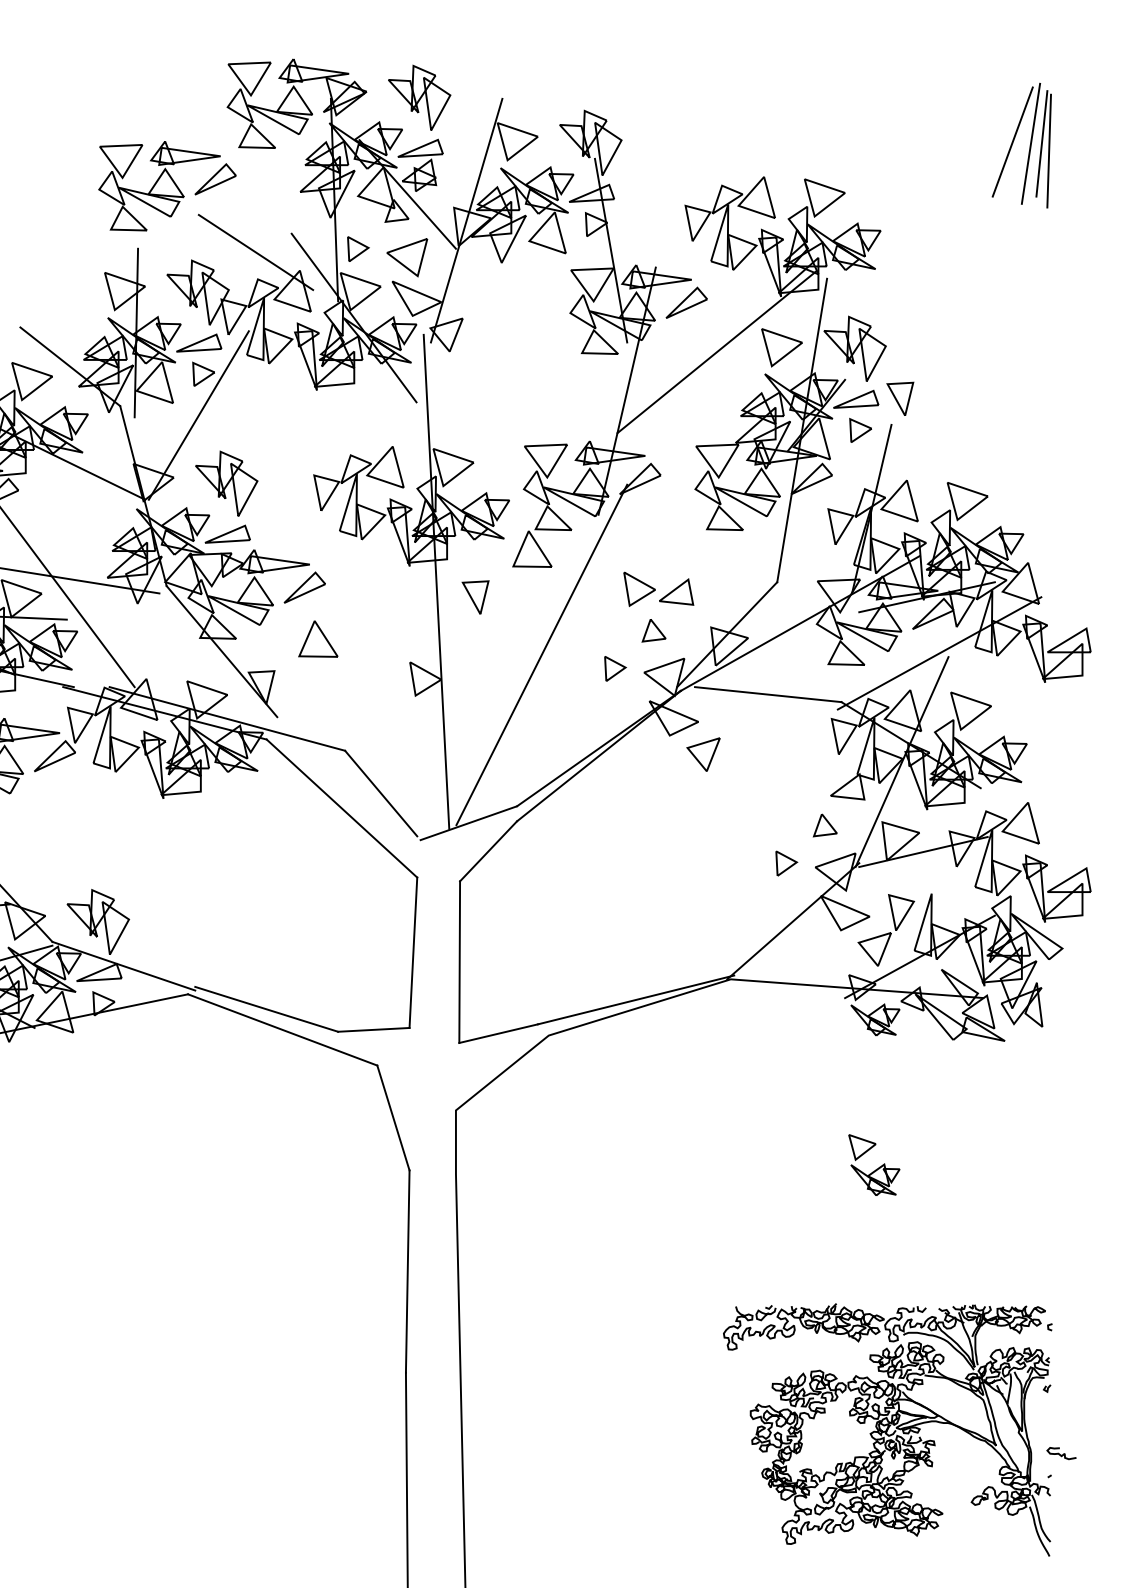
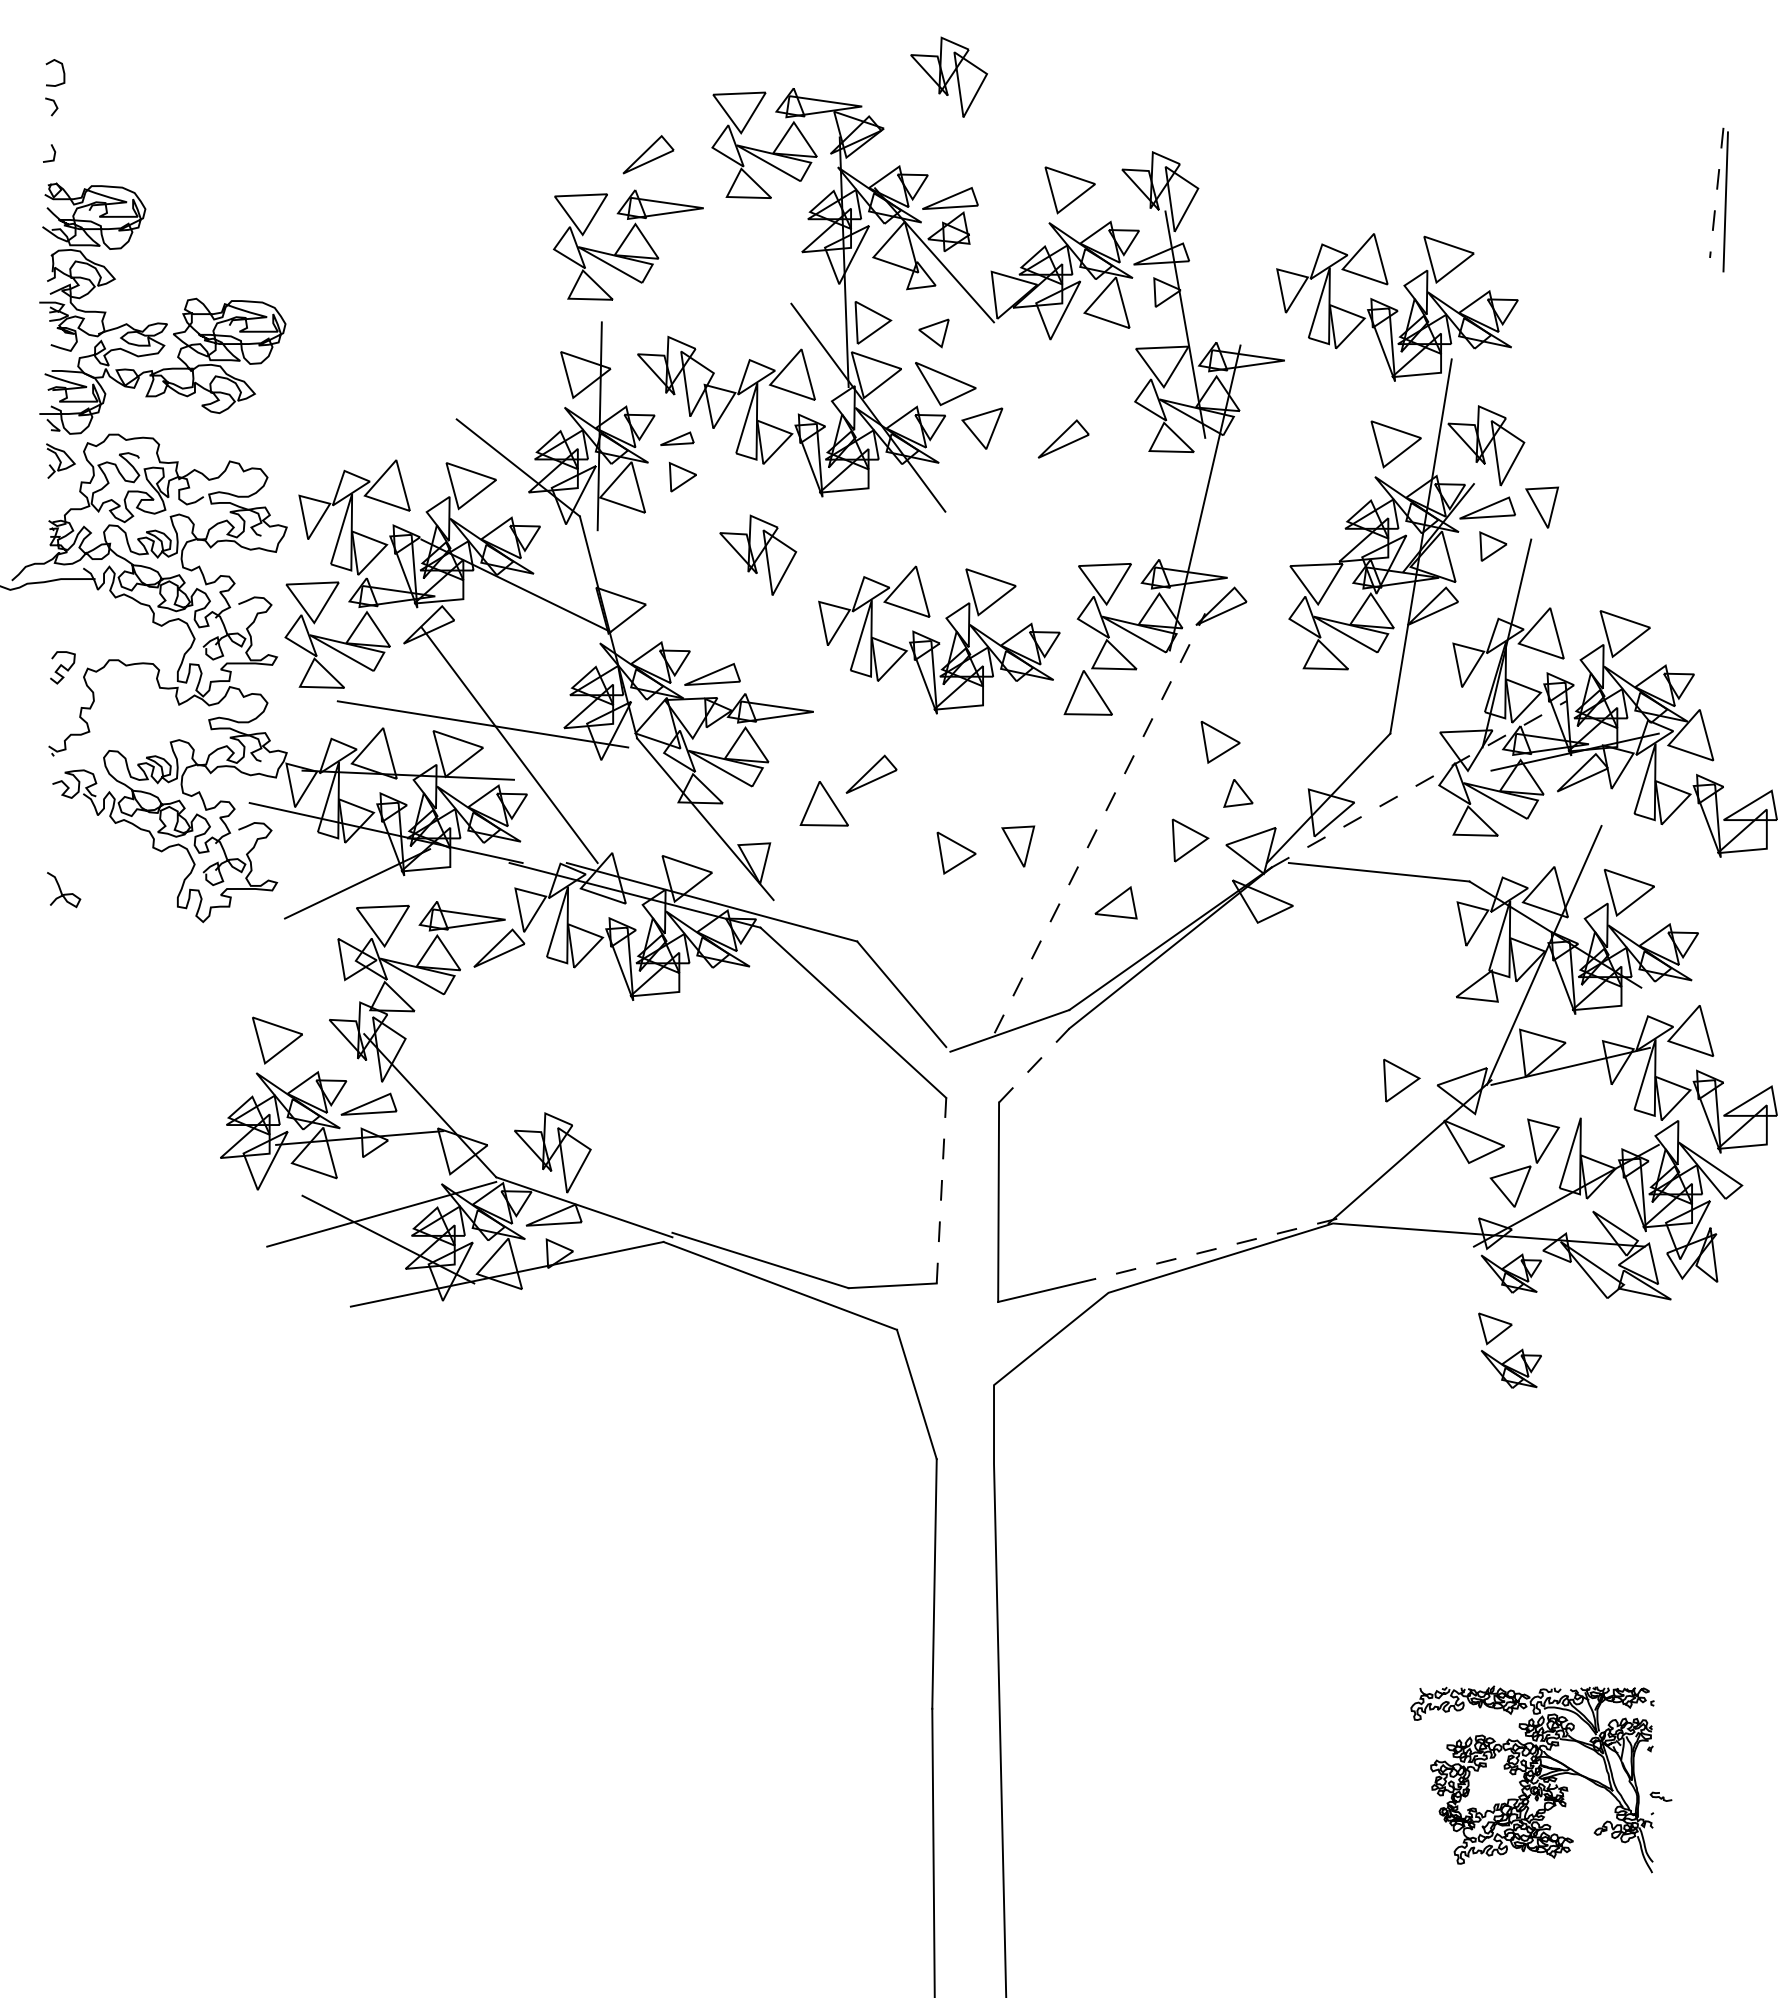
part: (419, 97) -> (948, 76), moved
line: (1012, 141) -> (1680, 190), removed
line: (1031, 143) -> (1703, 192), removed
line: (1041, 144) -> (1716, 193), solid -> dashed
part: (215, 179) -> (648, 154), moved
line: (466, 220) -> (1007, 287), removed
part: (358, 248) -> (873, 322), size x1.4
line: (255, 252) -> (746, 326), removed
part: (406, 257) -> (933, 333), size x0.6
part: (686, 302) -> (1063, 438), moved
part: (199, 342) -> (677, 438), size x0.6
line: (716, 351) -> (1315, 449), removed
line: (198, 415) -> (676, 527), removed
part: (226, 483) -> (758, 554), moved
line: (436, 581) -> (969, 732), removed
part: (304, 586) -> (871, 773), moved
part: (676, 591) -> (1115, 902), moved
part: (475, 597) -> (1018, 846), moved
line: (800, 623) -> (1419, 784), solid -> dashed
line: (939, 653) -> (1590, 821), removed
line: (541, 655) -> (1099, 823), solid -> dashed
part: (615, 668) -> (1190, 840), size x1.4
part: (703, 754) -> (1299, 946), removed
part: (825, 825) -> (1449, 1033), removed
line: (488, 851) -> (1034, 1065), solid -> dashed
part: (786, 863) -> (1401, 1080), size x1.4
line: (413, 952) -> (941, 1190), solid -> dashed
line: (636, 999) -> (1216, 1248), solid -> dashed
part: (873, 1165) -> (1509, 1350), moved
part: (899, 1430) -> (1541, 1779), size x0.6

